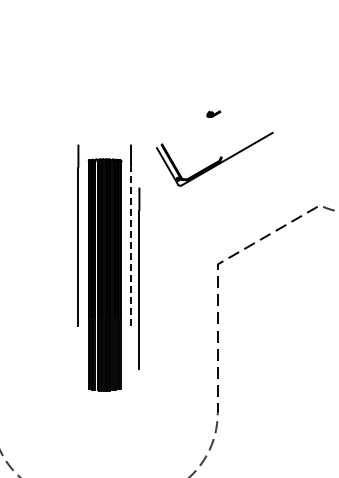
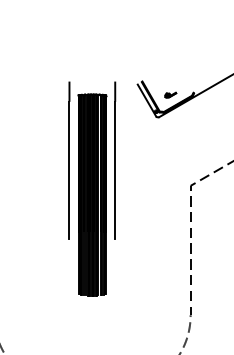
part: (213, 113) -> (170, 94), moved
line: (131, 246) -> (115, 170), dashed -> solid
line: (139, 278) -> (122, 198), removed

